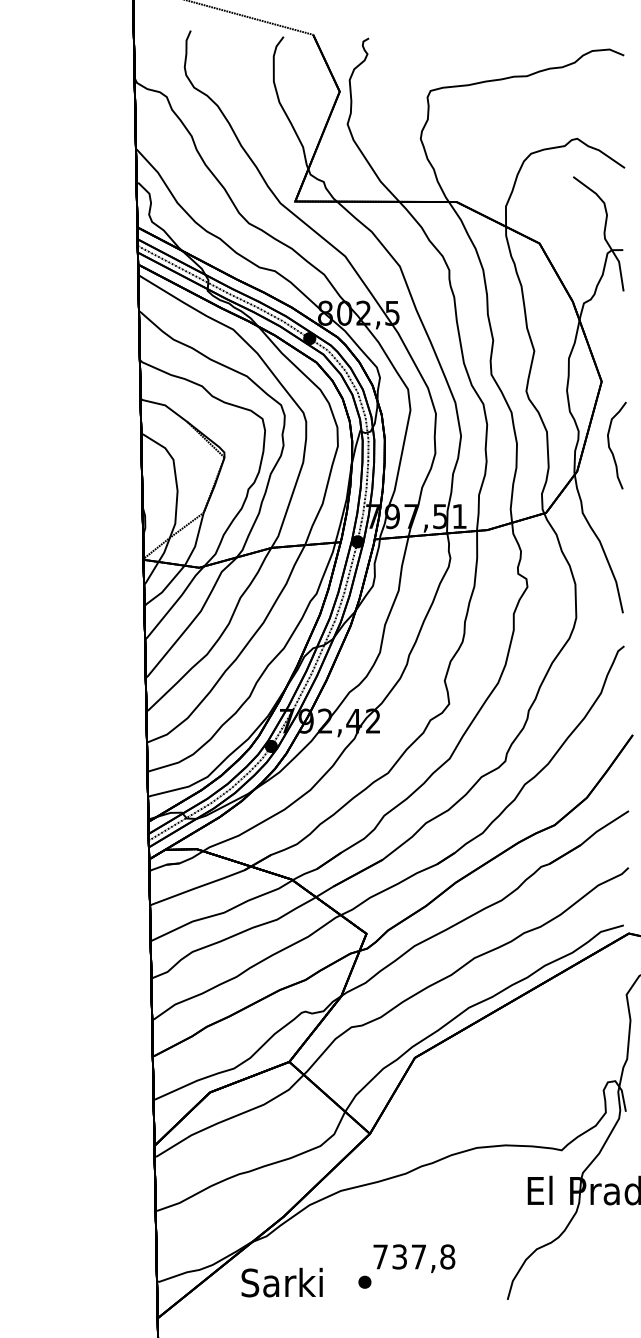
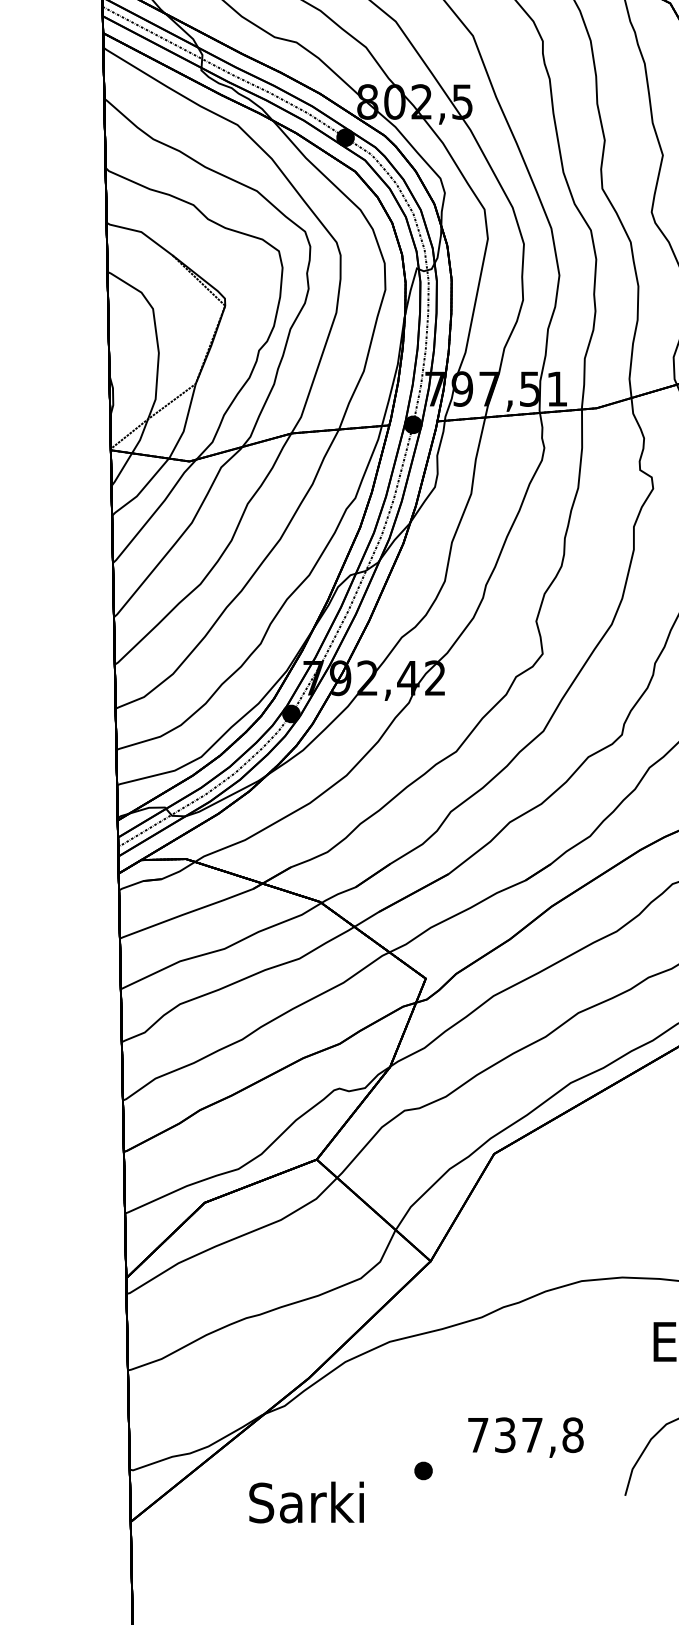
text: (414, 1258) -> (526, 1437), moved
text: (281, 1282) -> (305, 1502), moved

